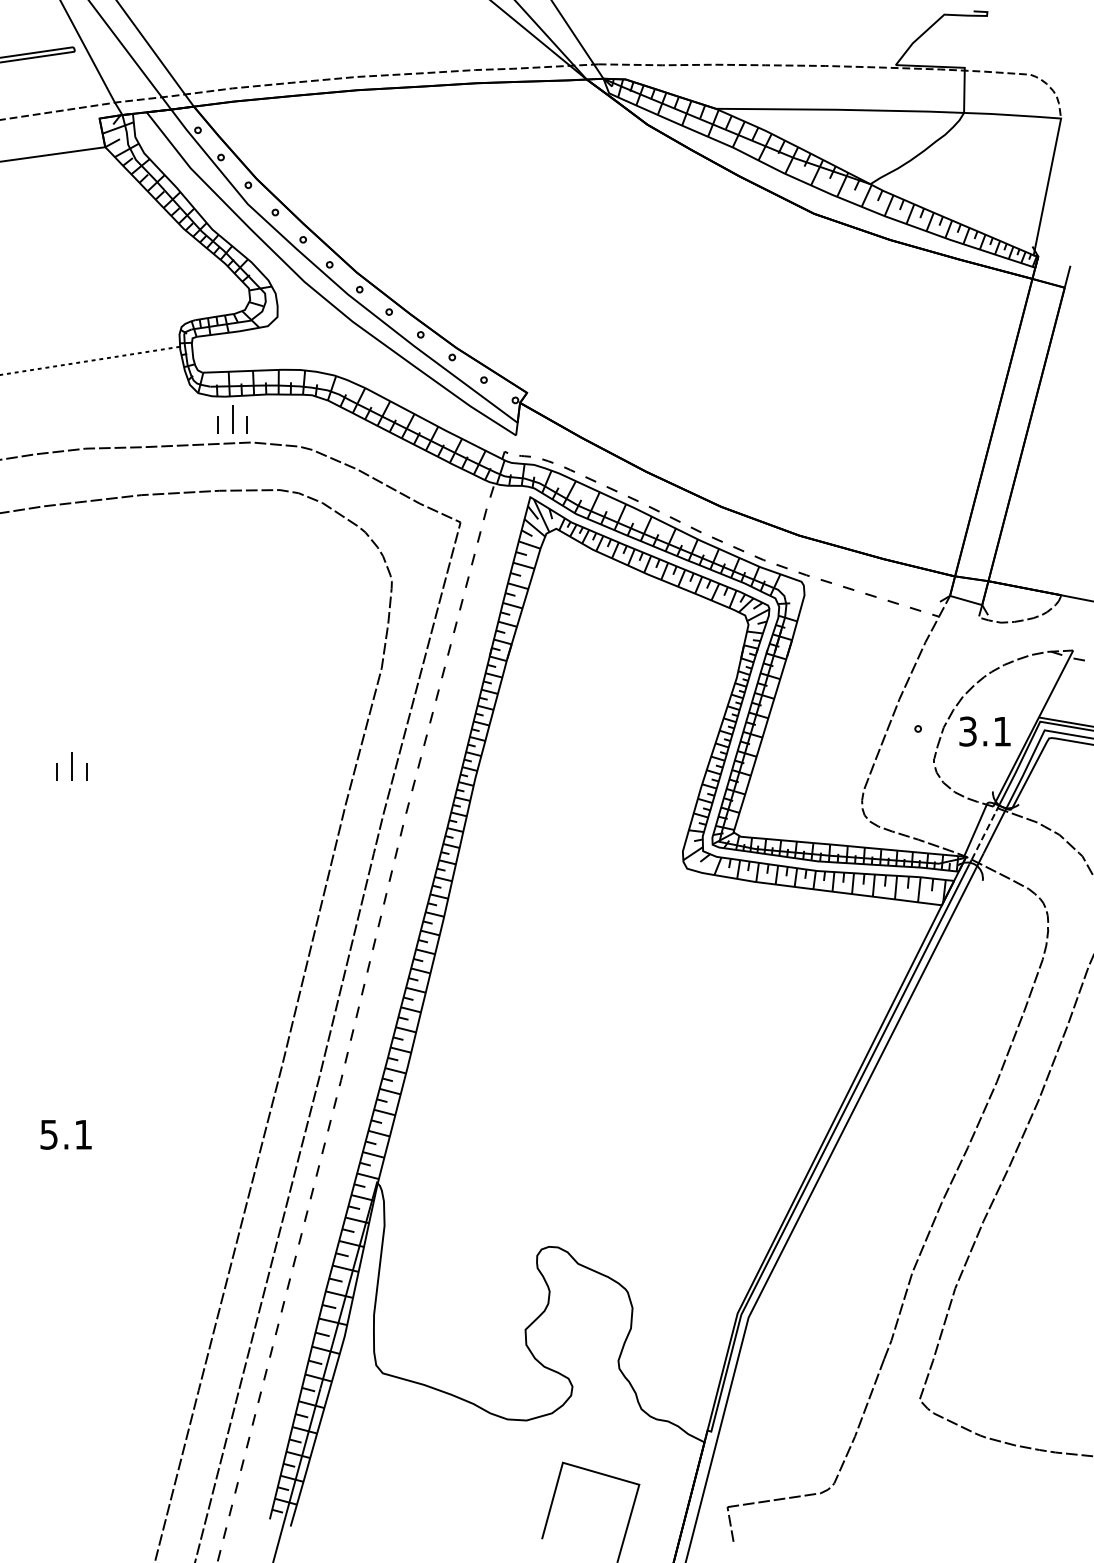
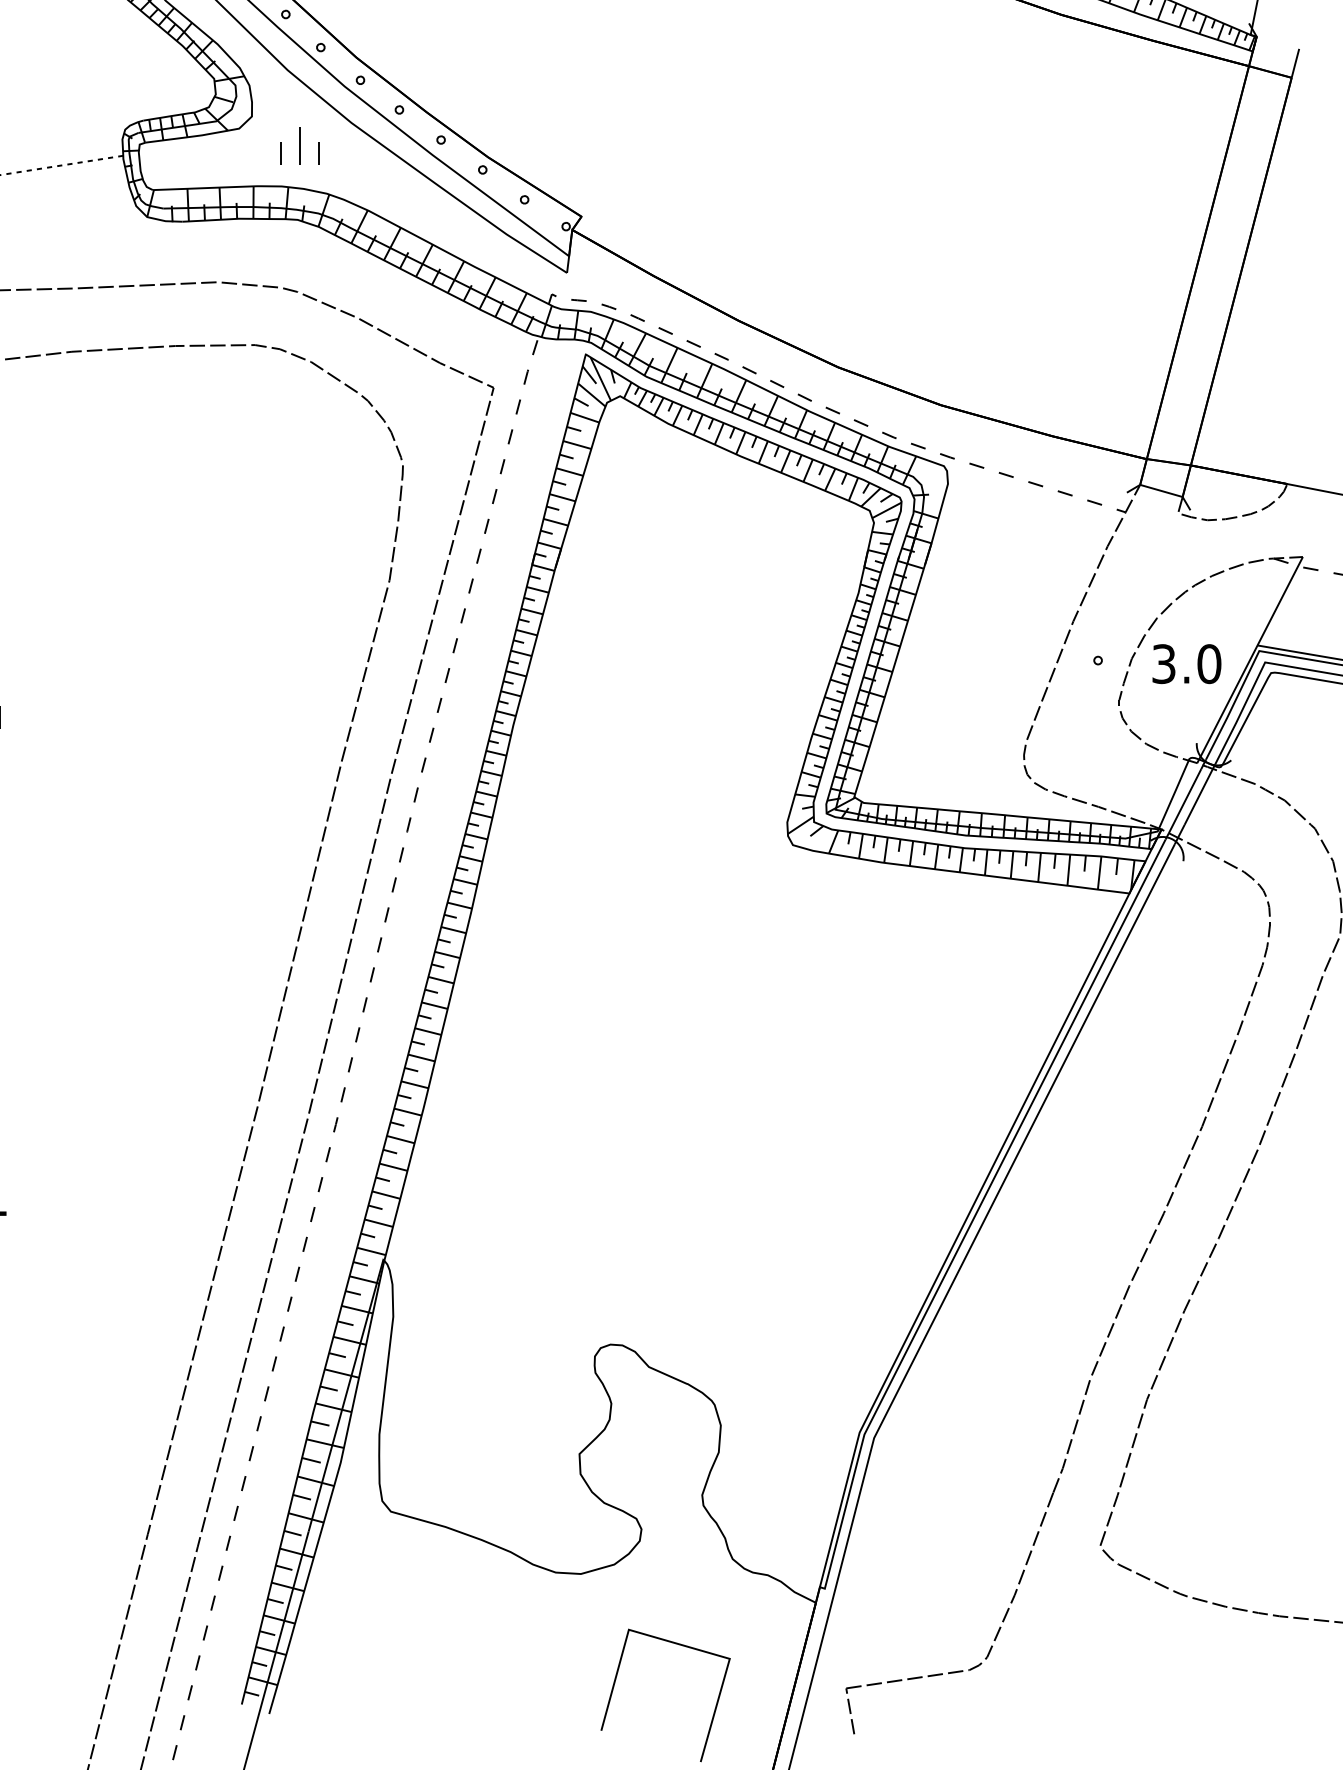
part: (232, 419) -> (299, 146), moved
text: (1002, 731) -> (1209, 663), 3.1 -> 3.0
line: (983, 835) -> (1184, 801), dashed -> solid

